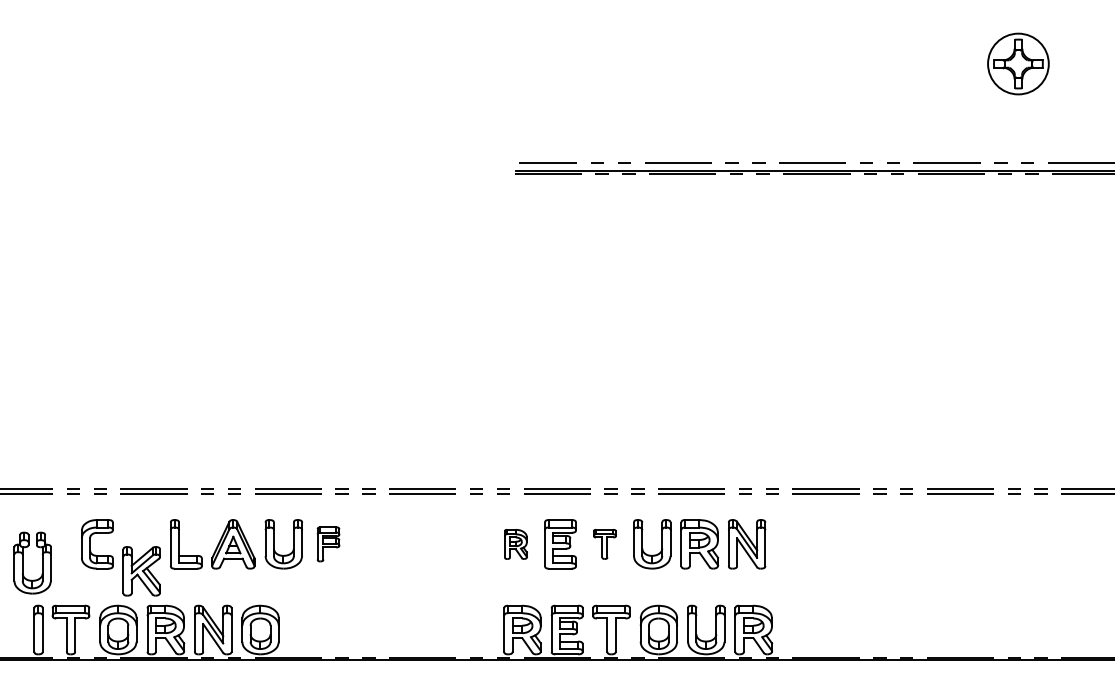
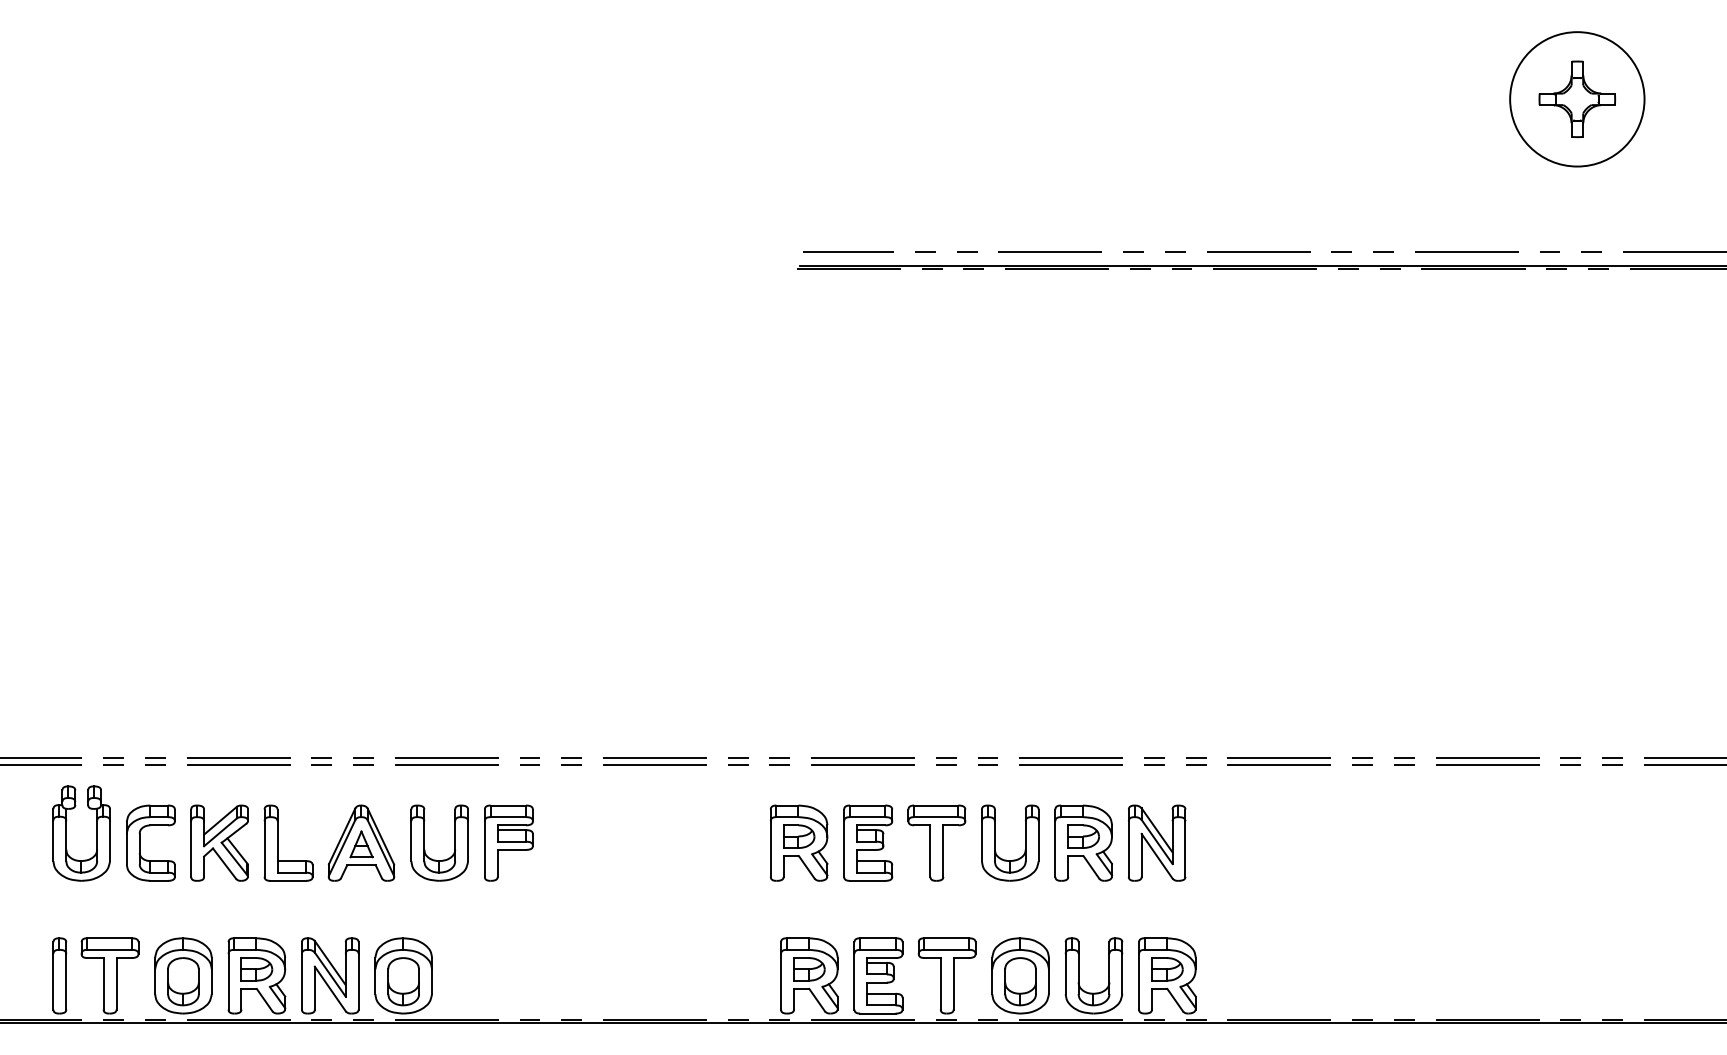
circle: (1018, 63) -> (1577, 98), size x1.43
part: (328, 544) -> (508, 843), size x1.43
part: (515, 544) -> (798, 843), size x1.67
part: (604, 544) -> (936, 843), size x1.67
part: (23, 562) -> (67, 832), moved
part: (141, 571) -> (219, 843), moved

